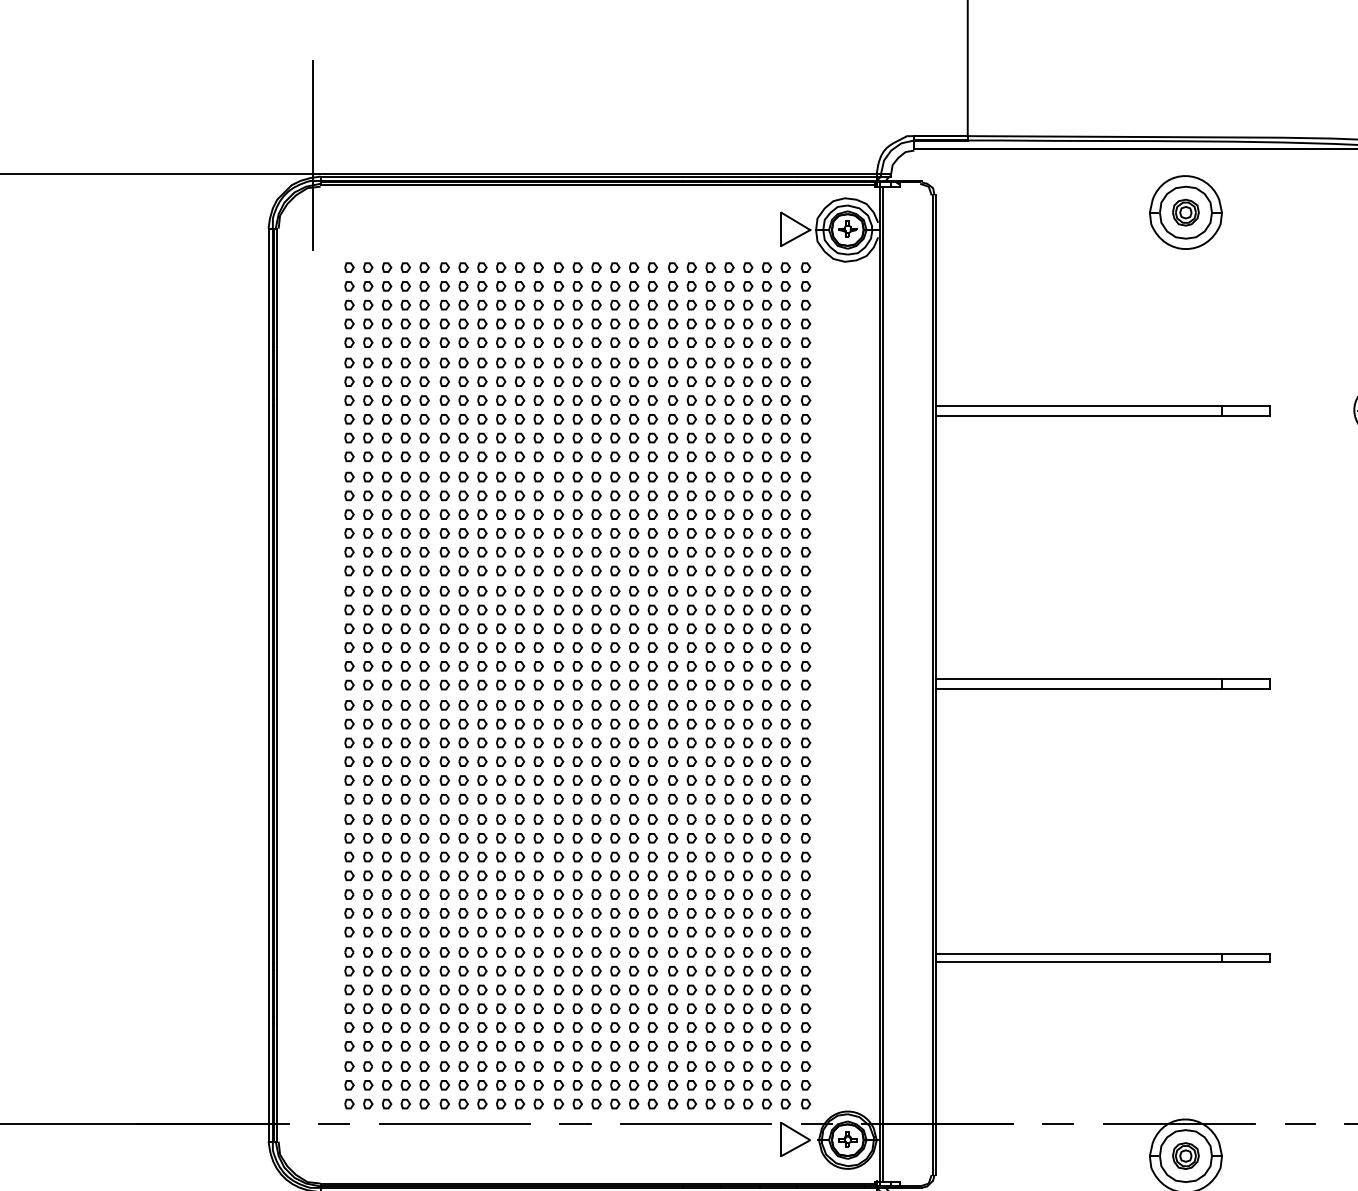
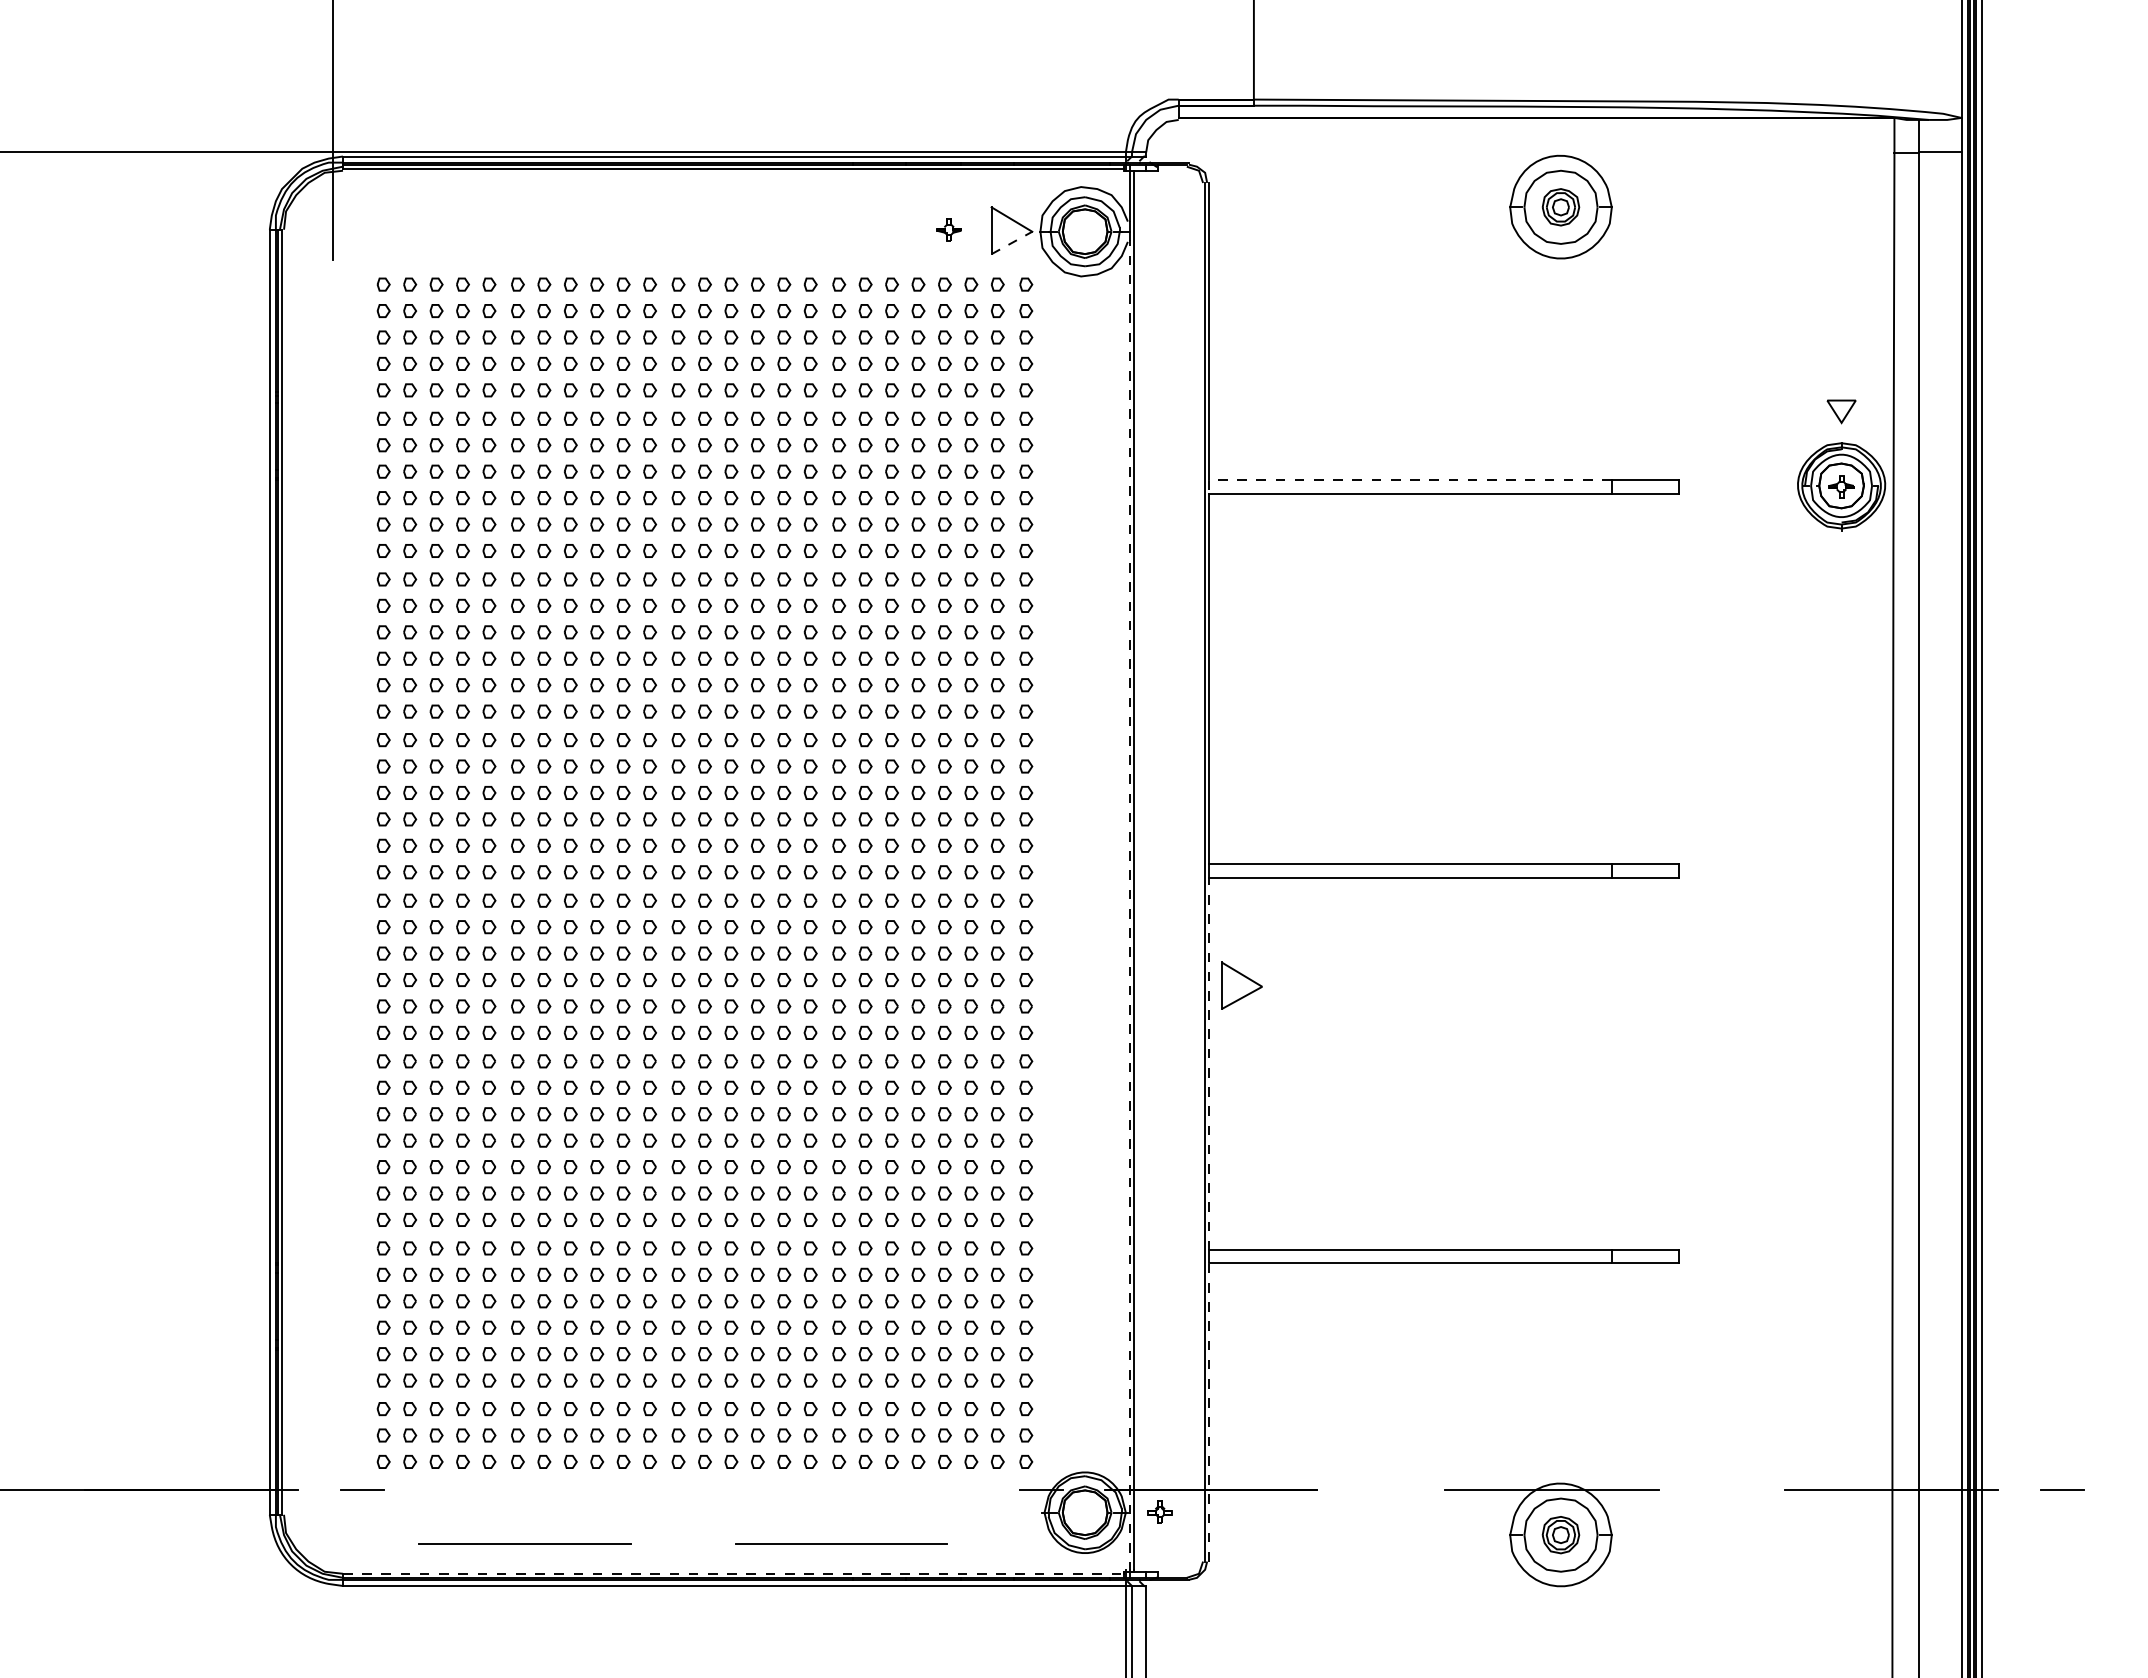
part: (847, 229) -> (948, 229), moved
line: (796, 237) -> (1012, 242), solid -> dashed
line: (1073, 406) -> (1402, 479), solid -> dashed
line: (879, 708) -> (1129, 905), solid -> dashed
line: (936, 821) -> (1209, 1063), solid -> dashed
line: (936, 1068) -> (1209, 1411), solid -> dashed
line: (454, 1123) -> (524, 1543), moved
line: (696, 1123) -> (841, 1543), moved
line: (575, 1124) -> (701, 1490), removed
line: (1057, 1124) -> (1380, 1490), removed
line: (1299, 1124) -> (1721, 1490), removed
part: (795, 1139) -> (1241, 985), moved
part: (847, 1139) -> (1159, 1511), moved
line: (598, 1183) -> (733, 1573), solid -> dashed

